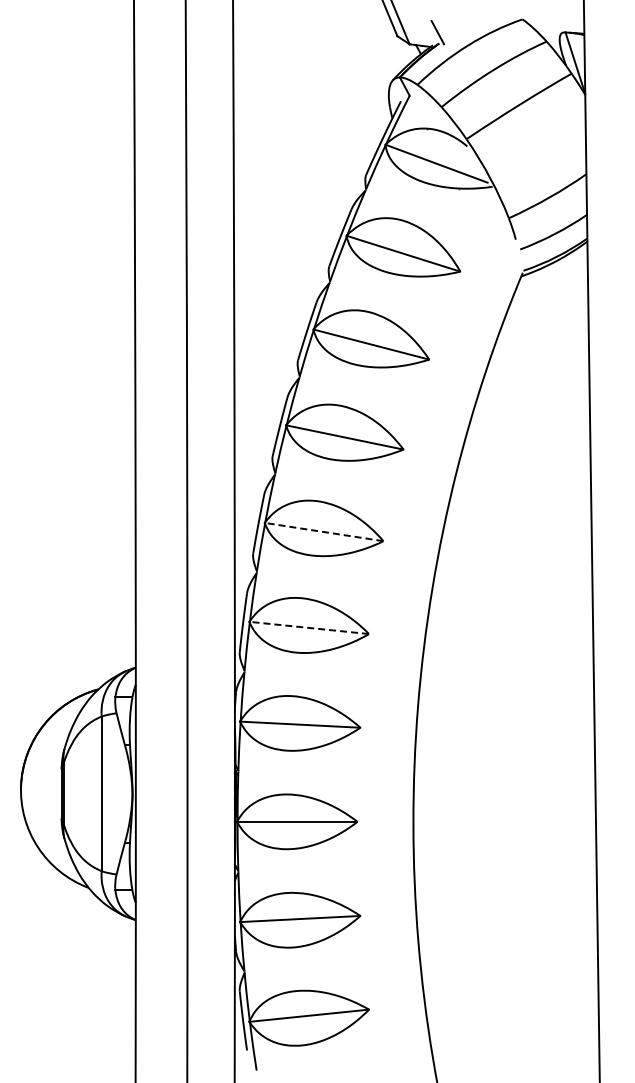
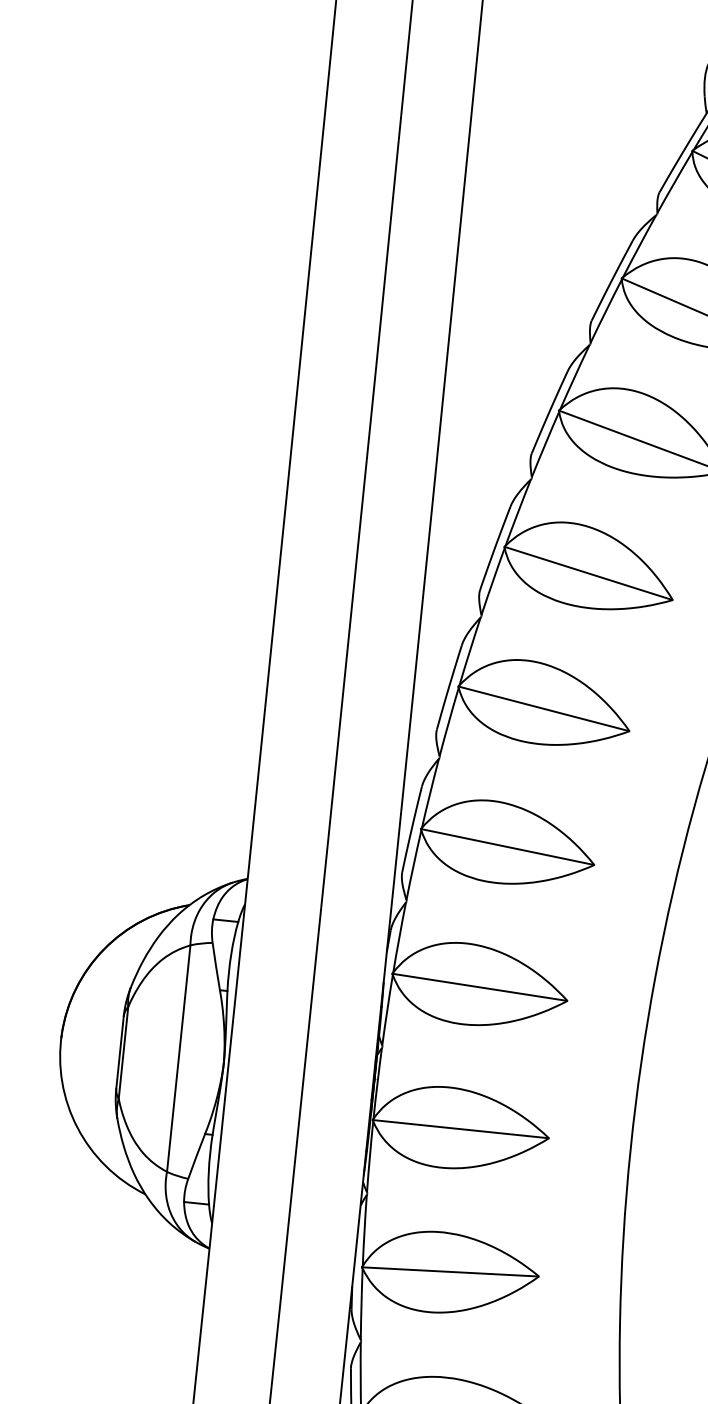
line: (324, 532) -> (544, 709), dashed -> solid
line: (309, 627) -> (508, 846), dashed -> solid

